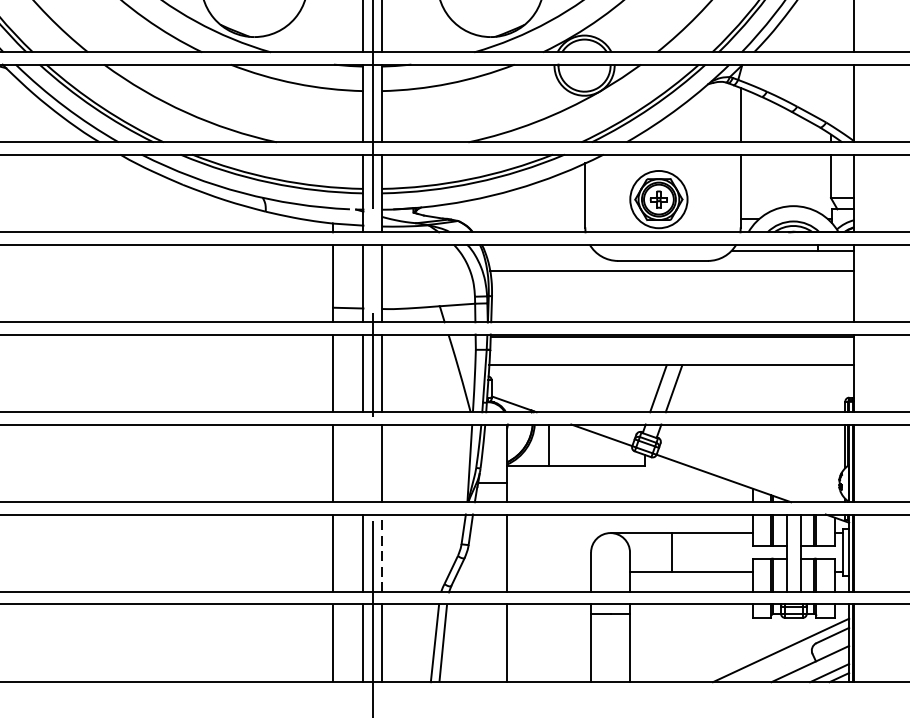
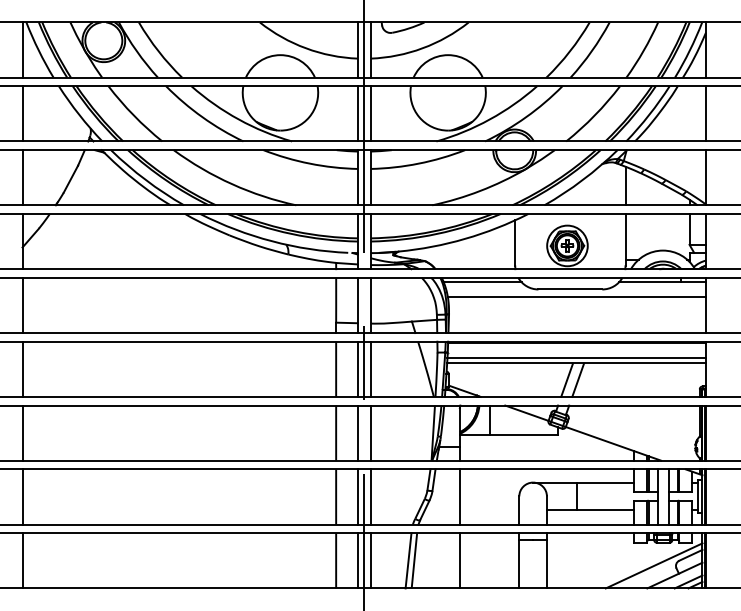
line: (539, 251) -> (482, 282), added
line: (671, 356) -> (576, 357), added
line: (363, 462) -> (357, 432), added
line: (381, 552) -> (370, 496), dashed -> solid

